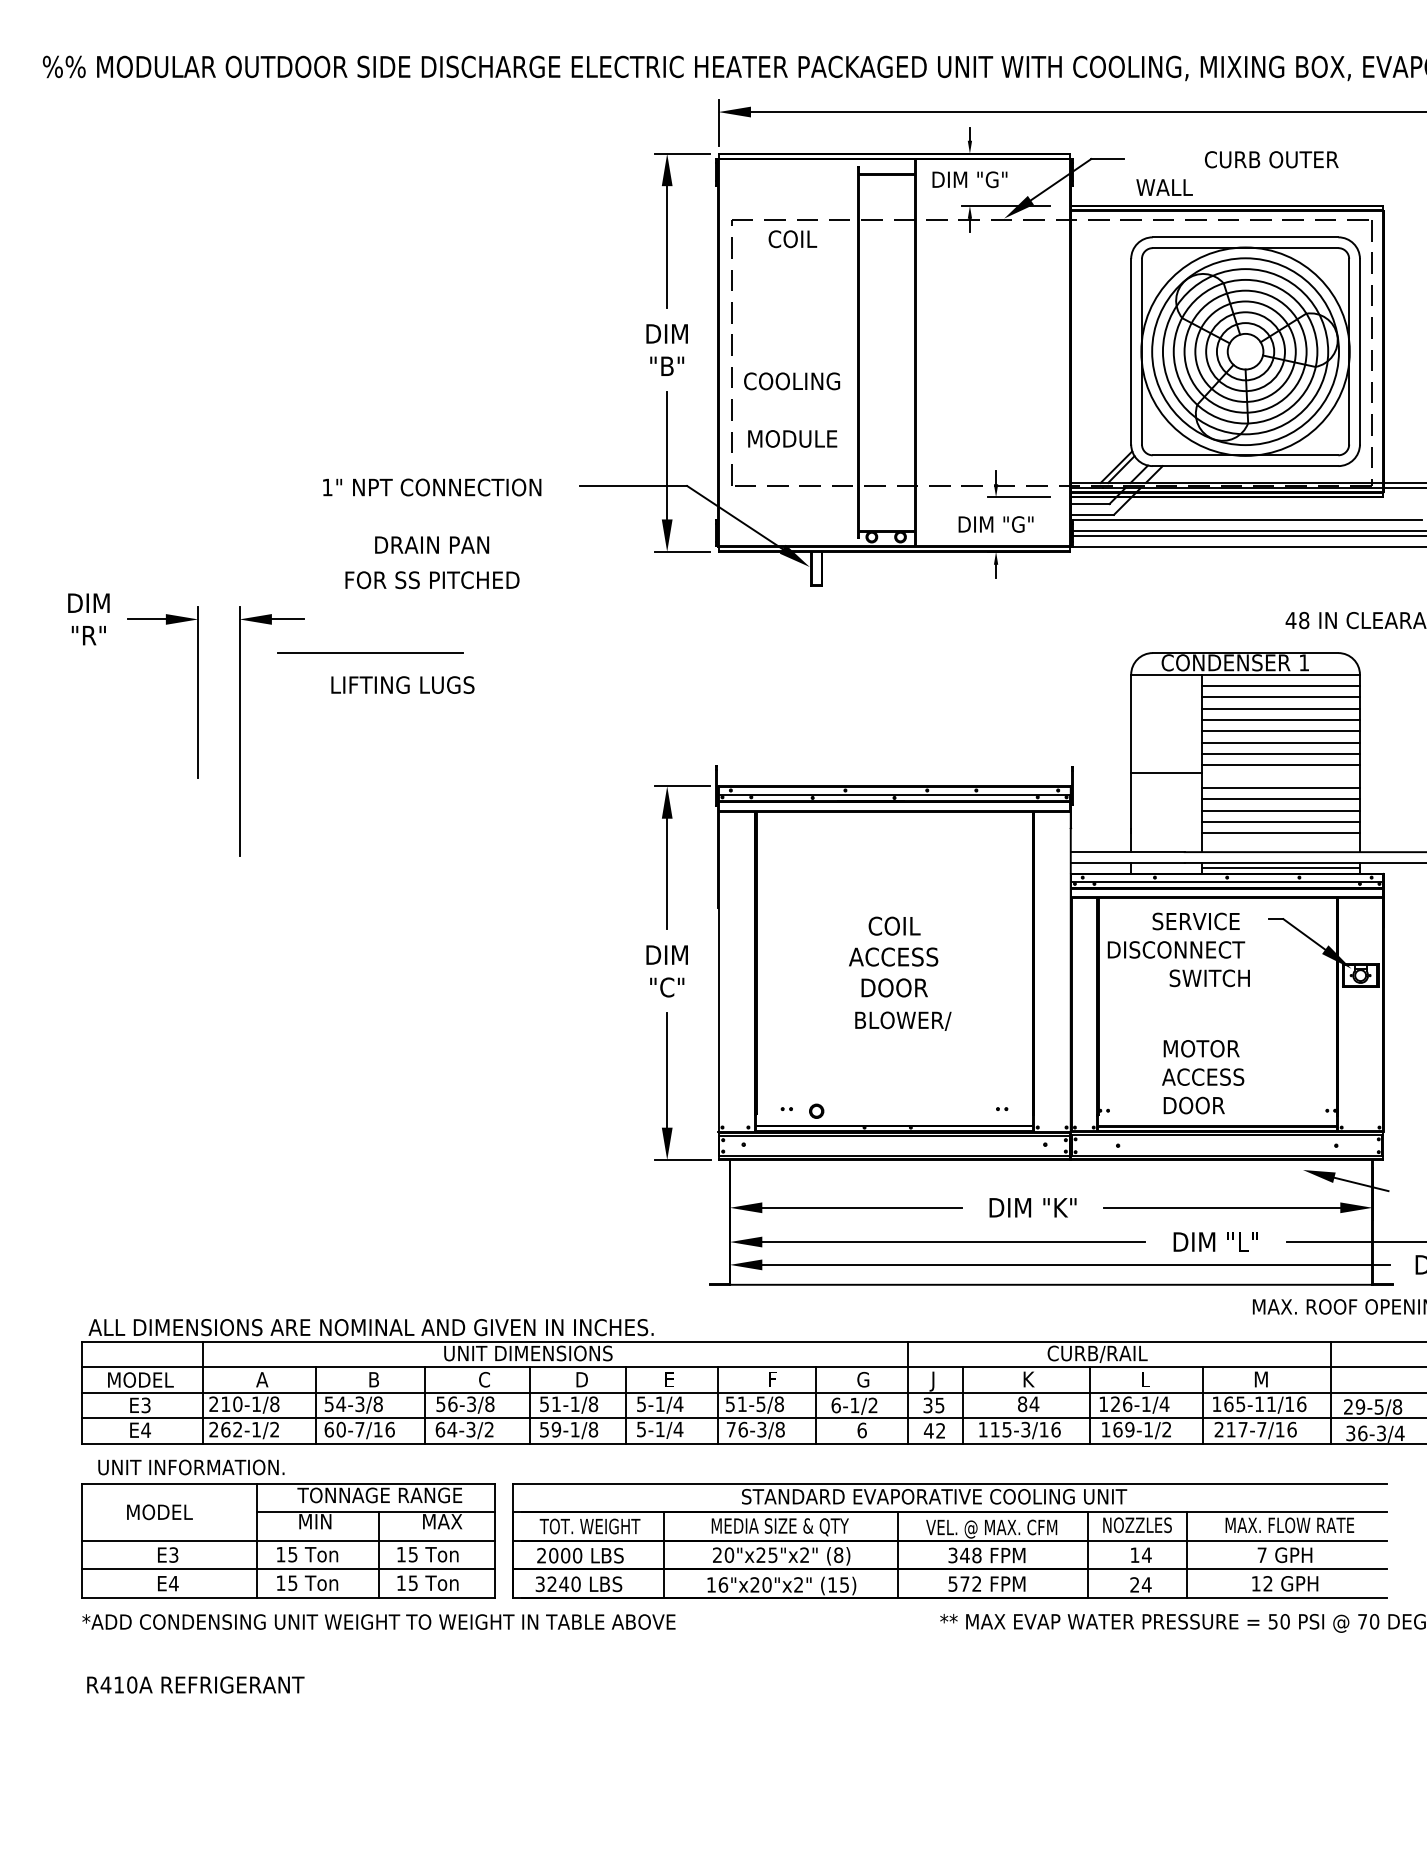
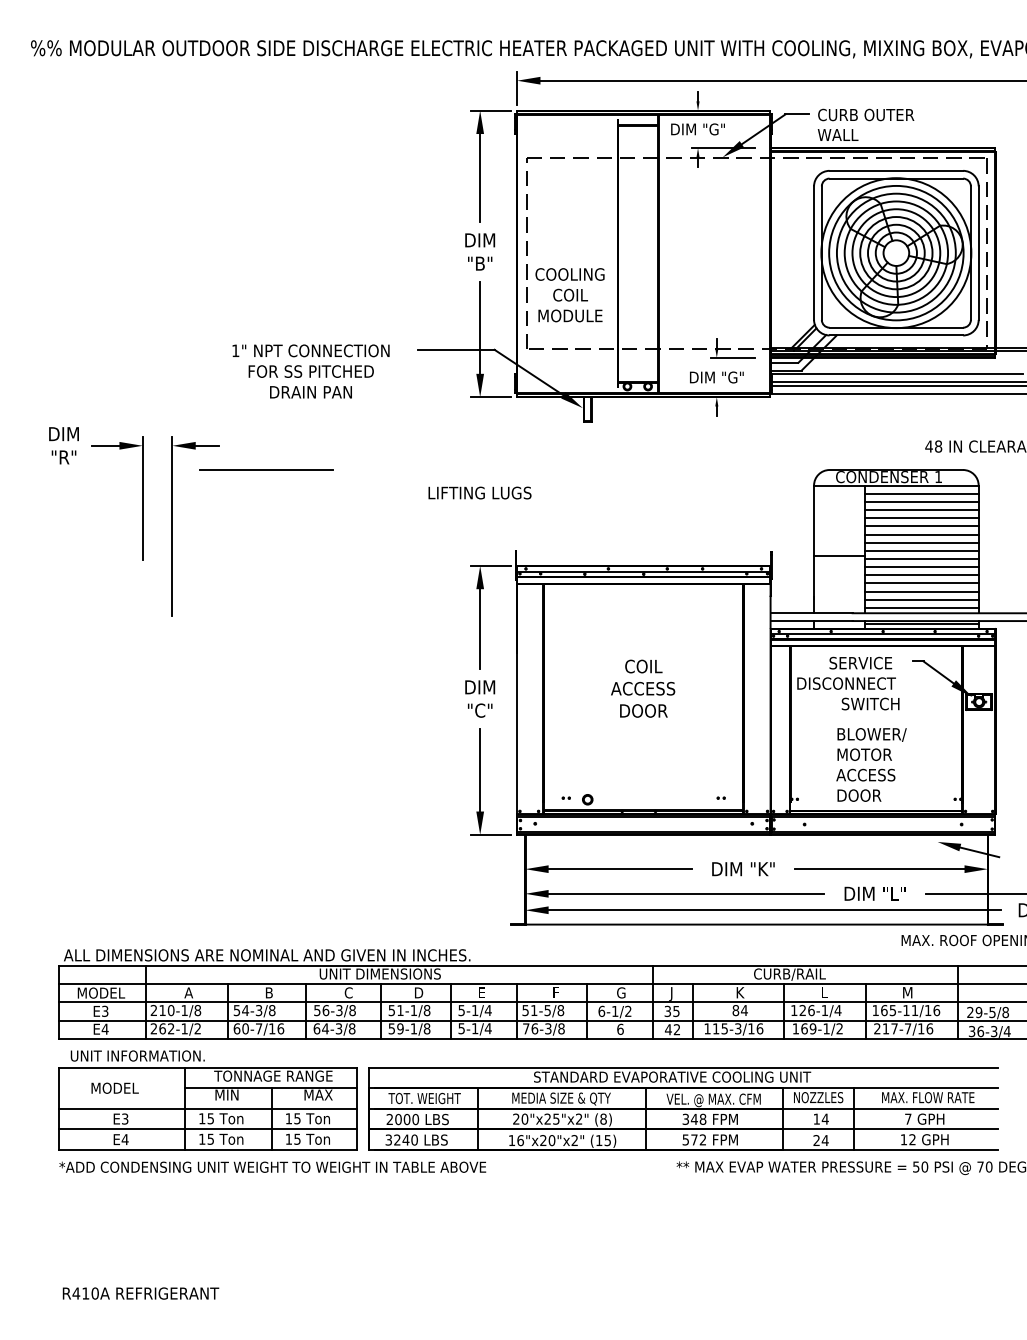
text: (1272, 159) -> (866, 114), moved
text: (792, 238) -> (570, 294), moved
text: (431, 580) -> (310, 371), moved
text: (402, 684) -> (479, 492), moved
line: (1280, 777) -> (921, 559), added
line: (1280, 844) -> (921, 607), added
text: (902, 1020) -> (871, 734), moved
text: (488, 1429) -> (351, 1028), 64-3/2 -> 64-3/8
text: (195, 1684) -> (140, 1293), moved

